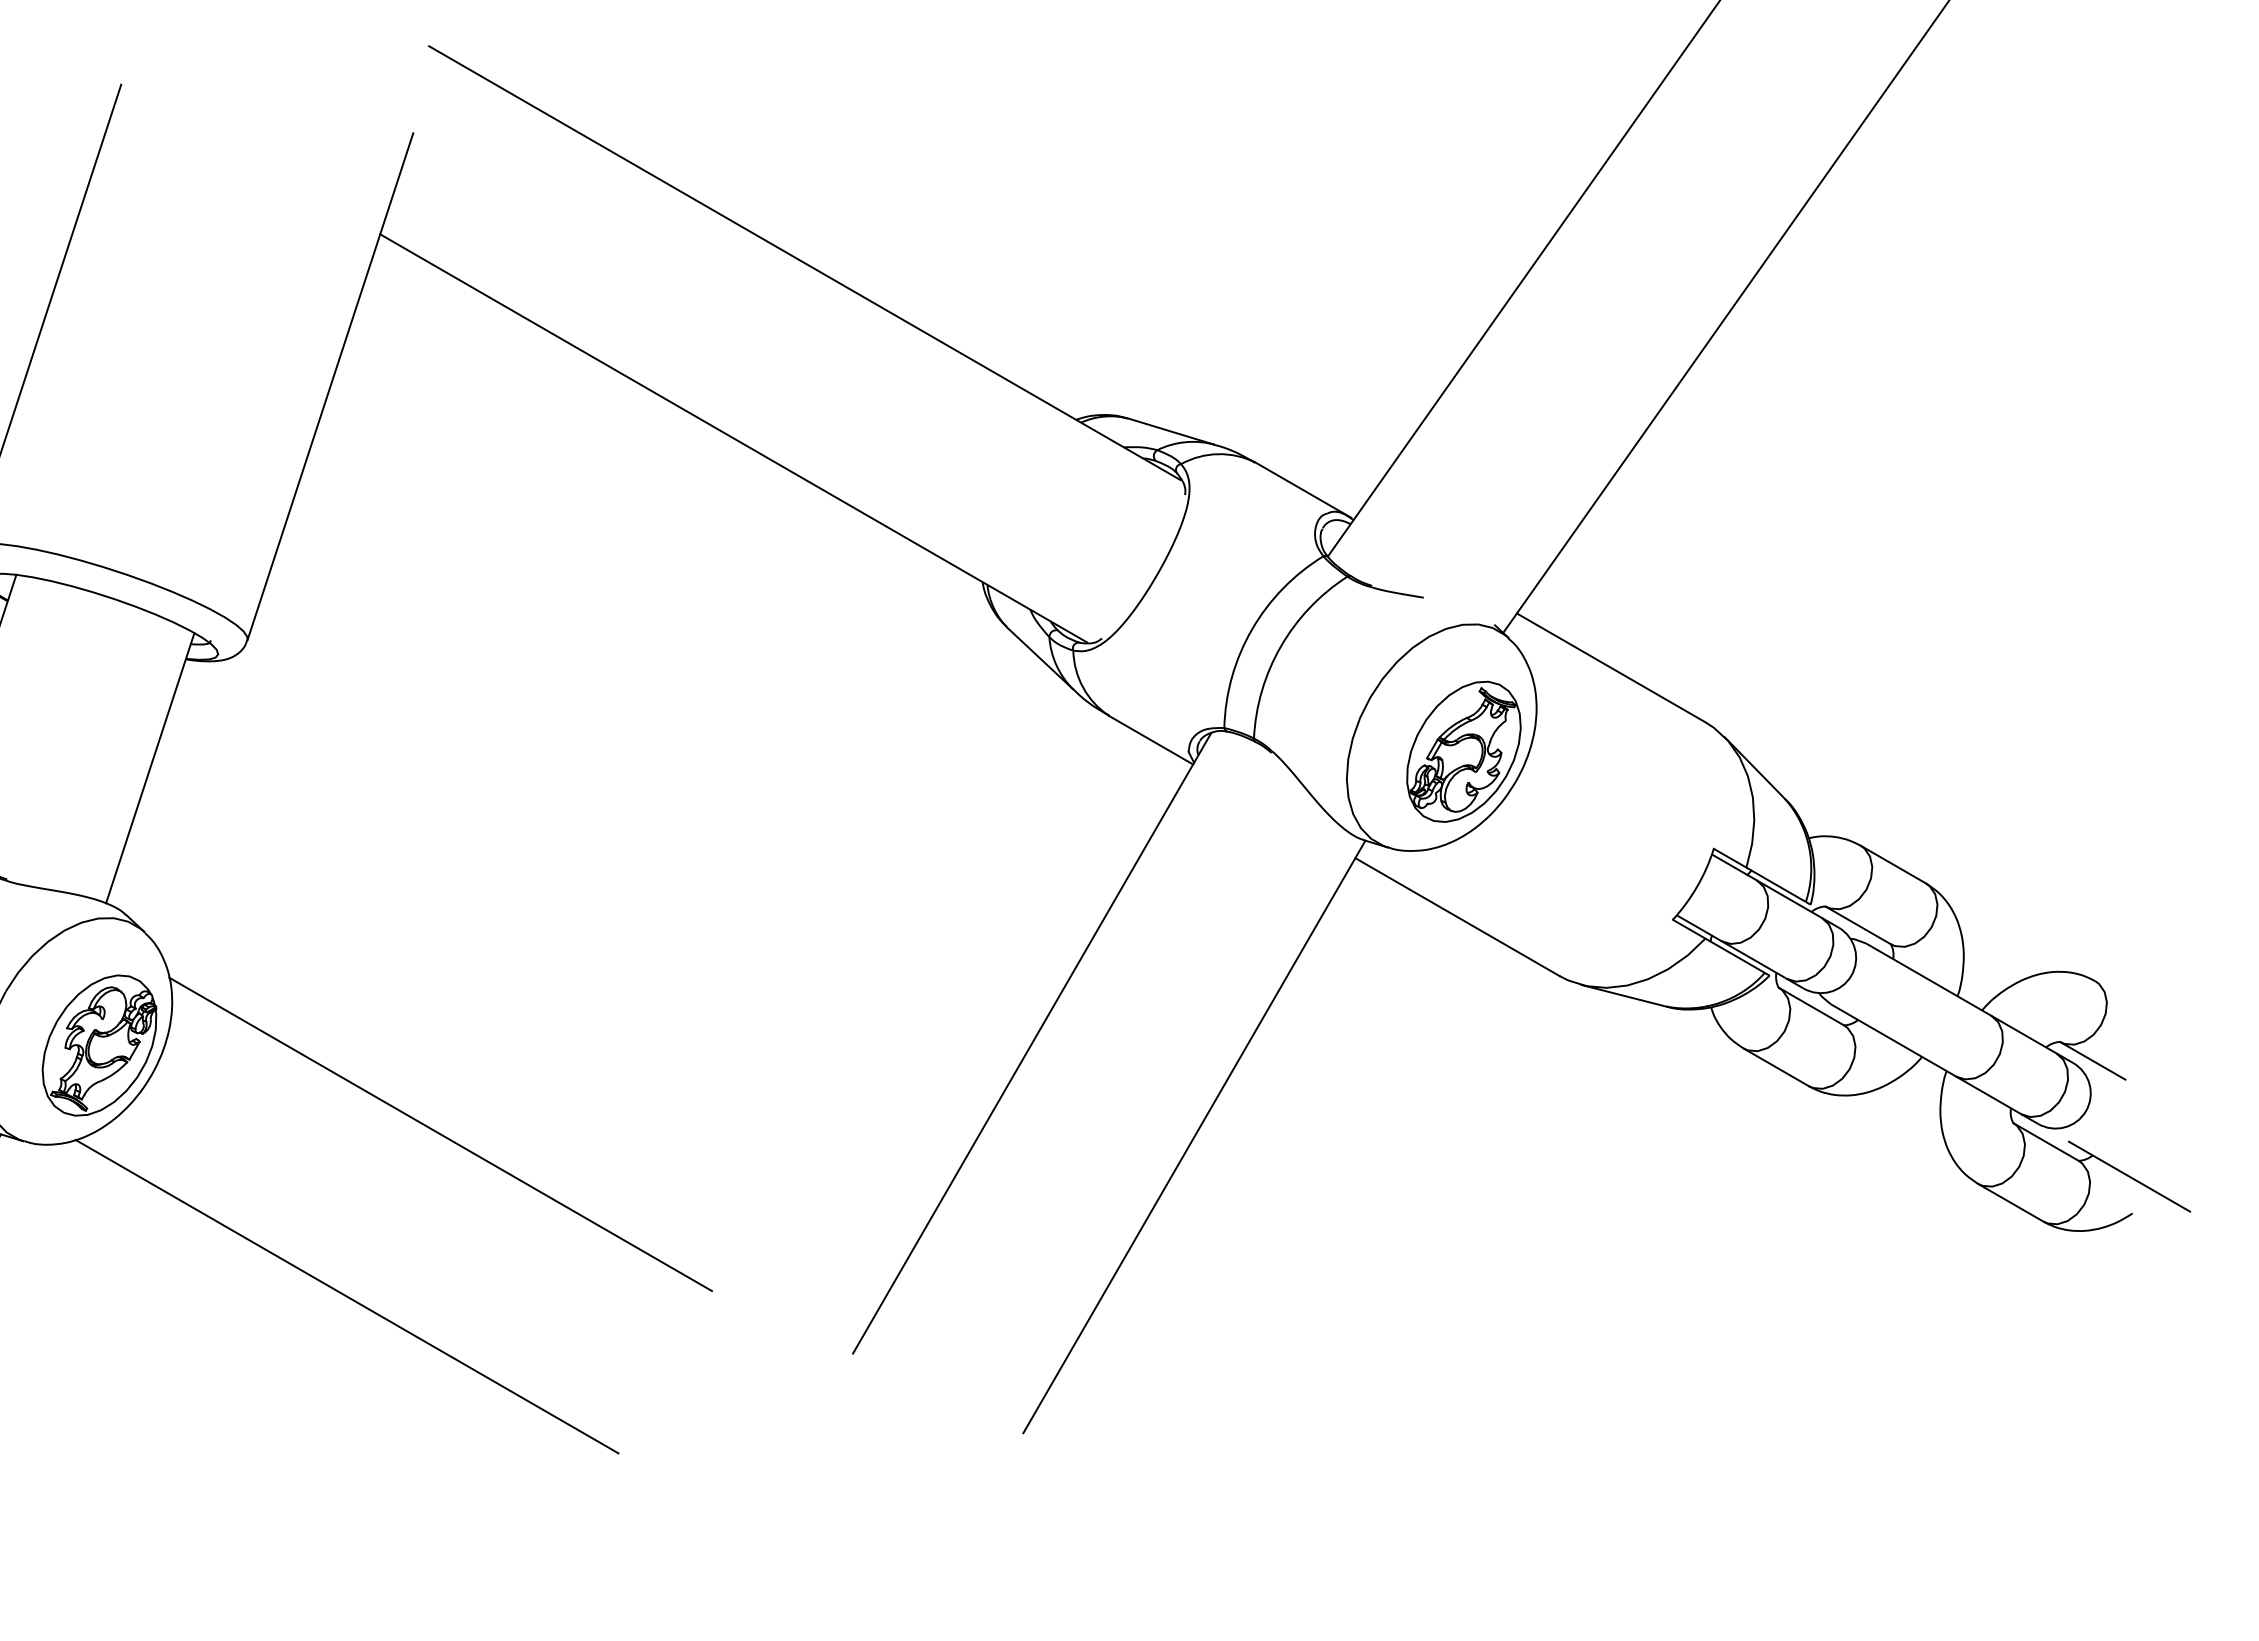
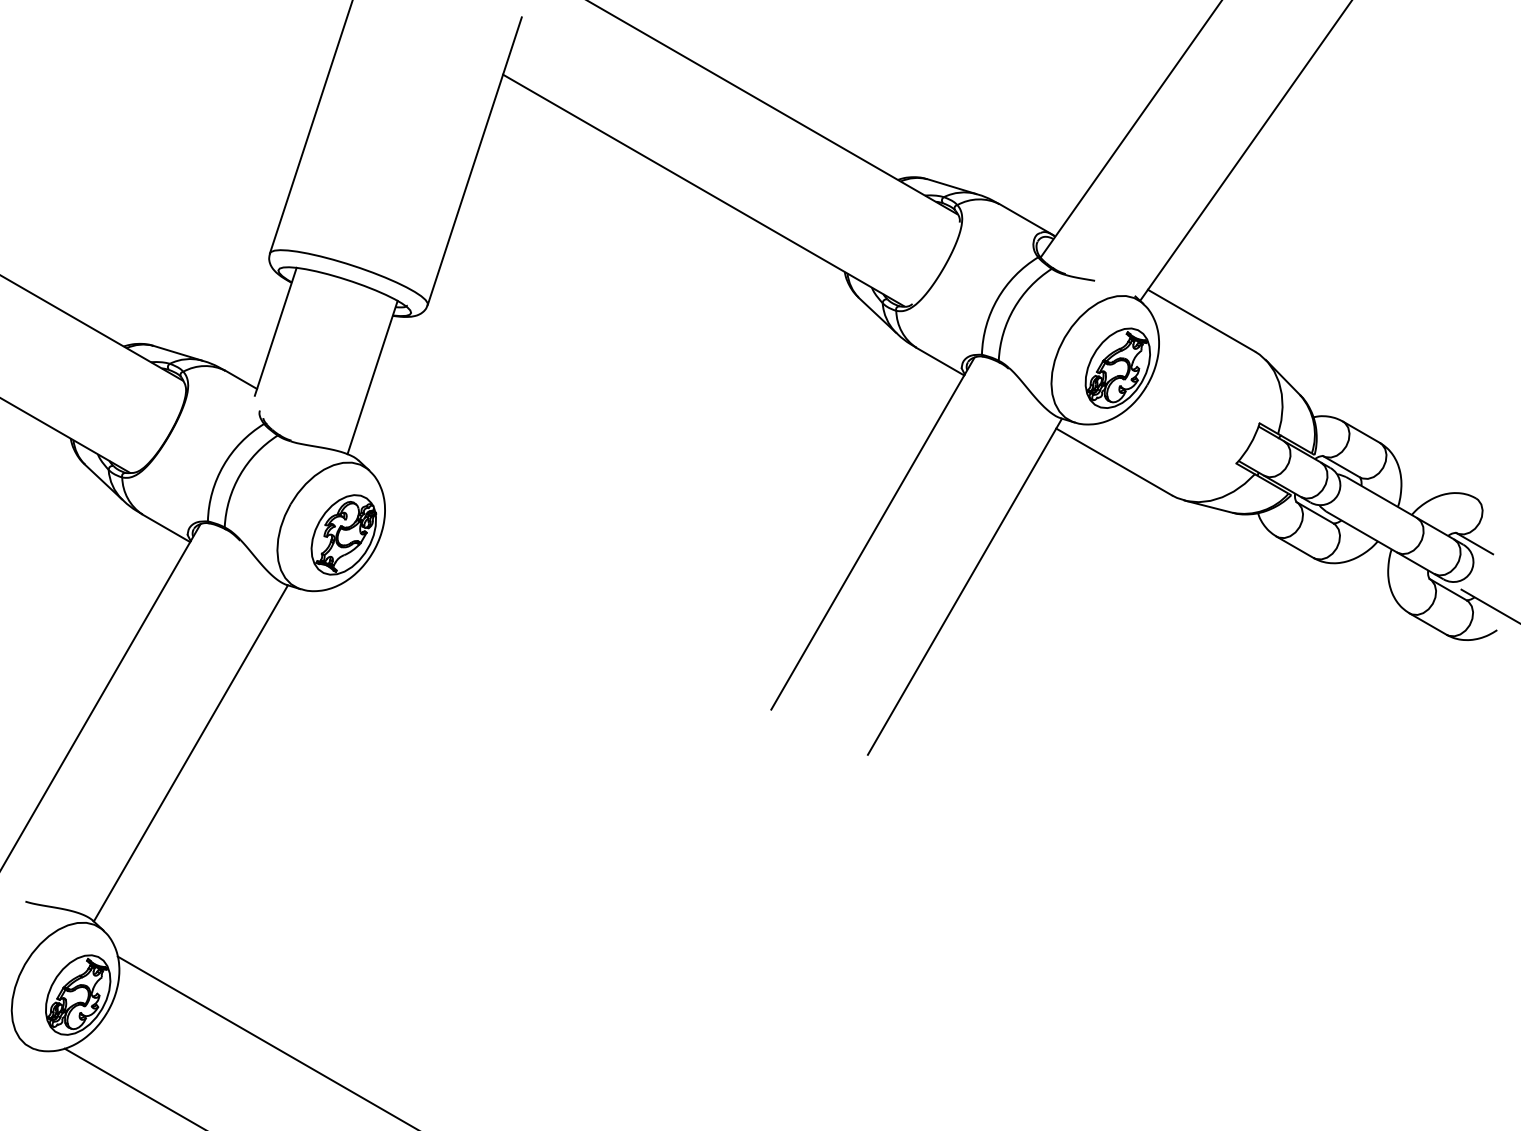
line: (440, 1134) -> (537, 585), removed
line: (347, 1296) -> (484, 677), removed

